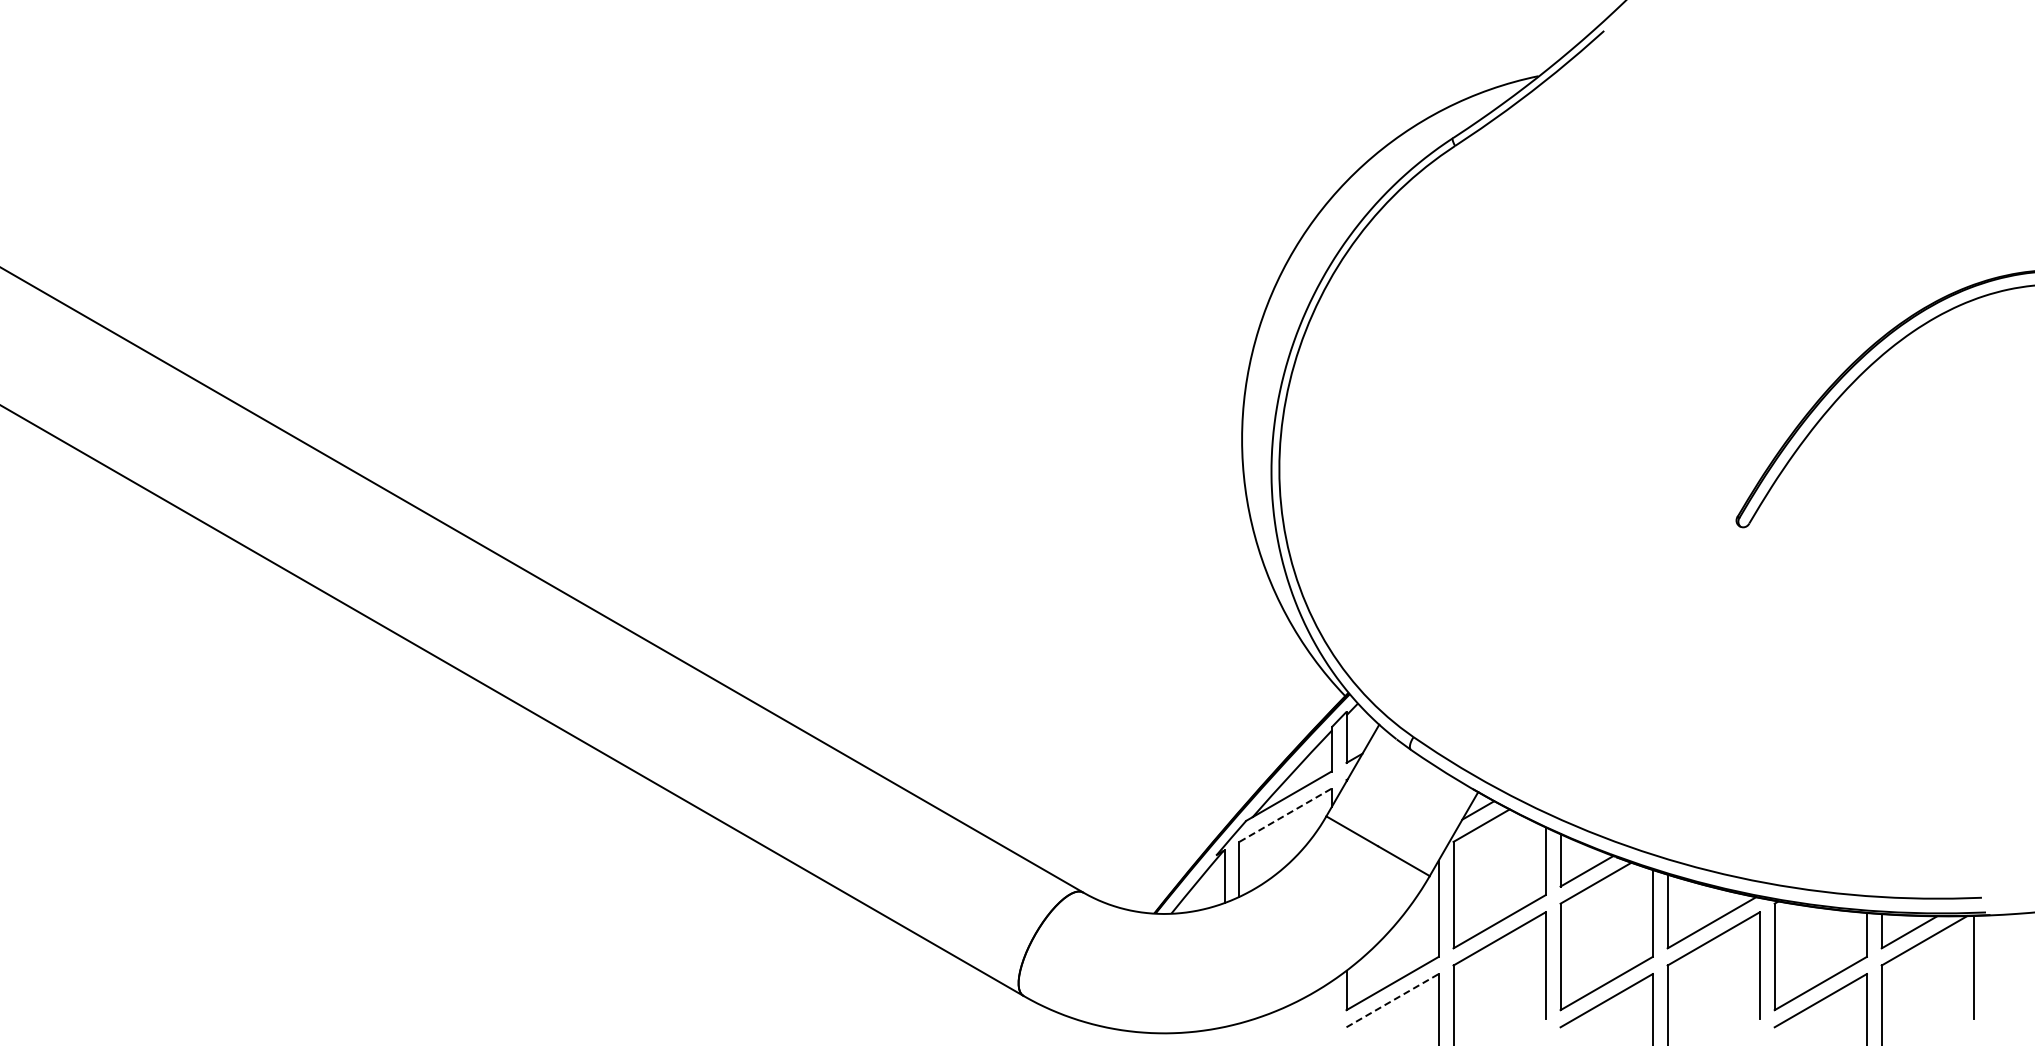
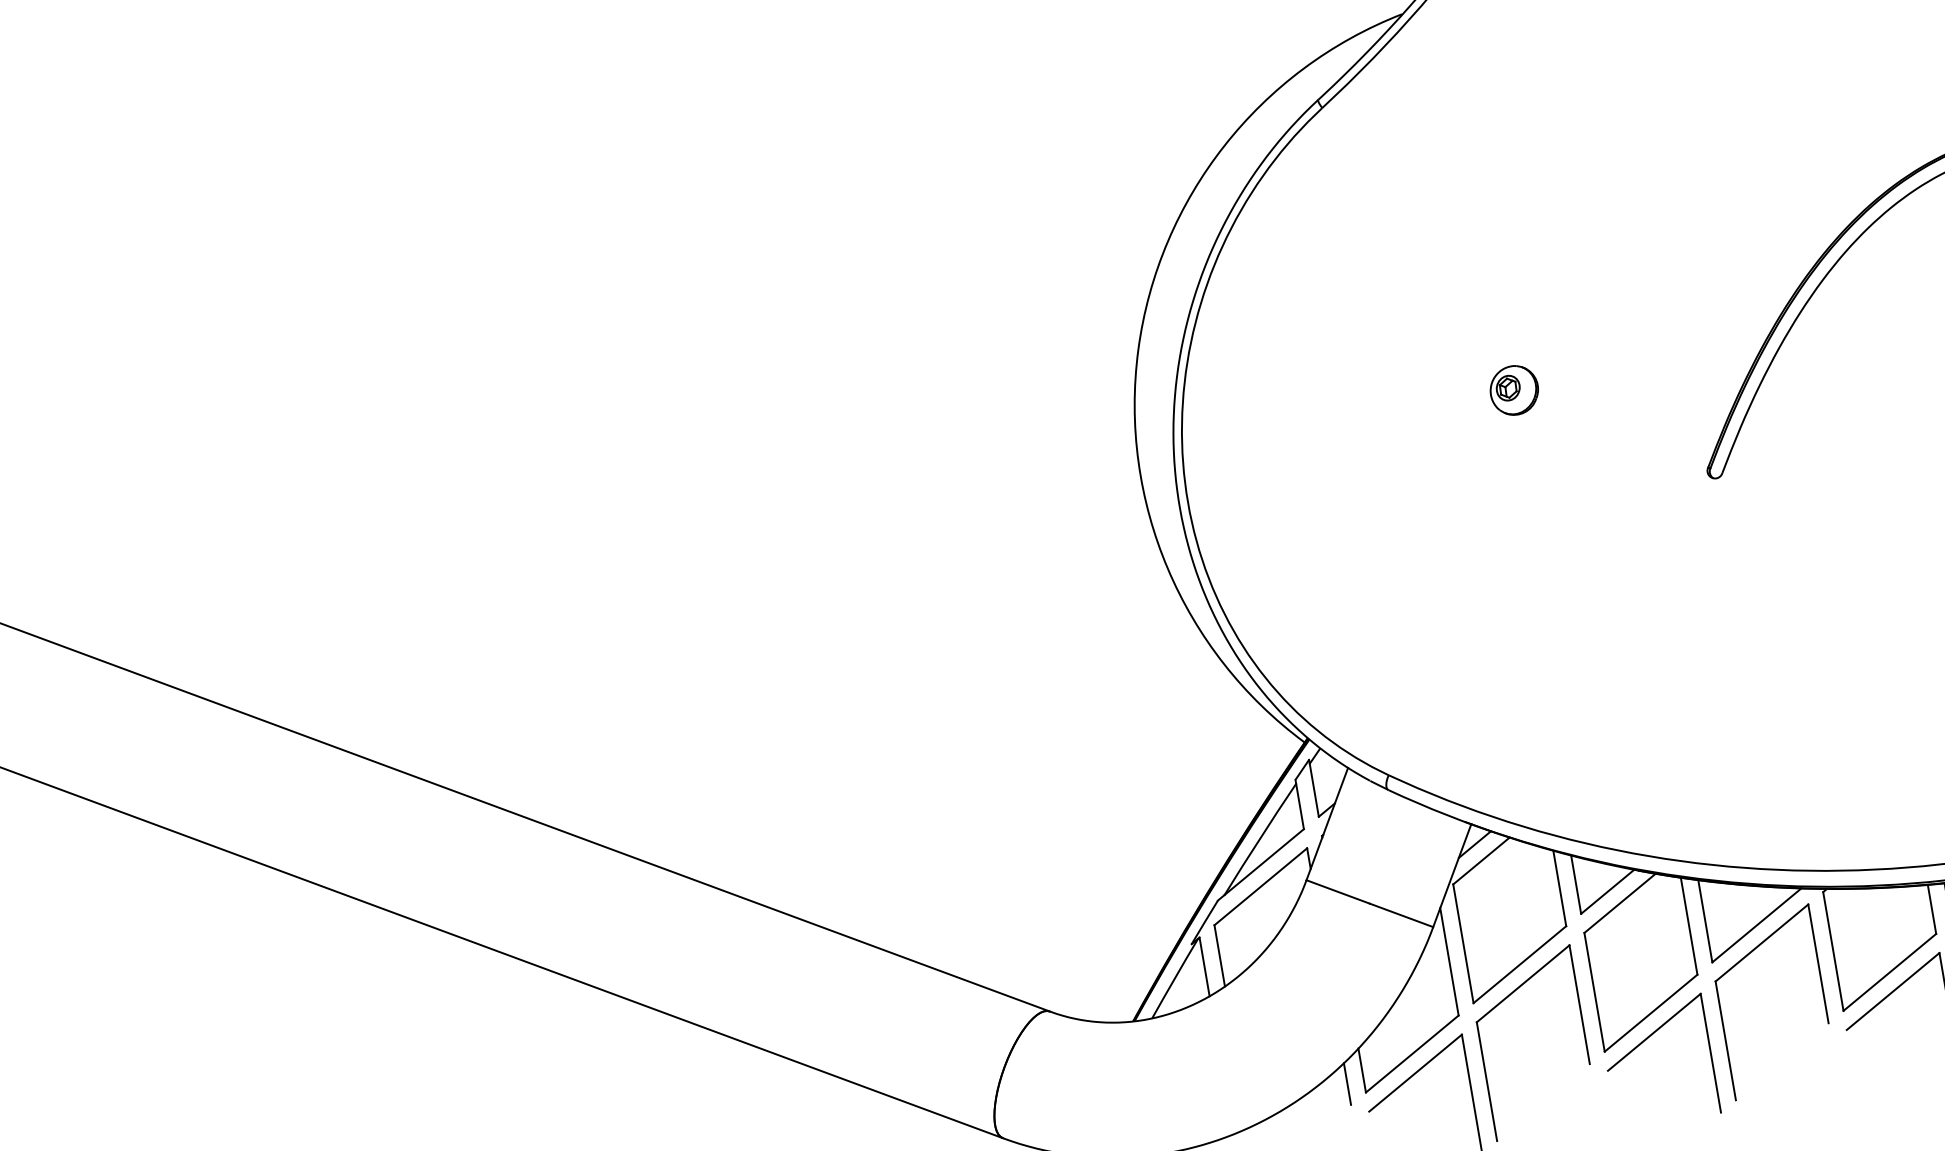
part: (1580, 420) -> (1514, 390), added
line: (1286, 815) -> (1261, 886), dashed -> solid
line: (1331, 999) -> (1347, 1083), added
line: (1393, 1000) -> (1416, 1072), dashed -> solid

